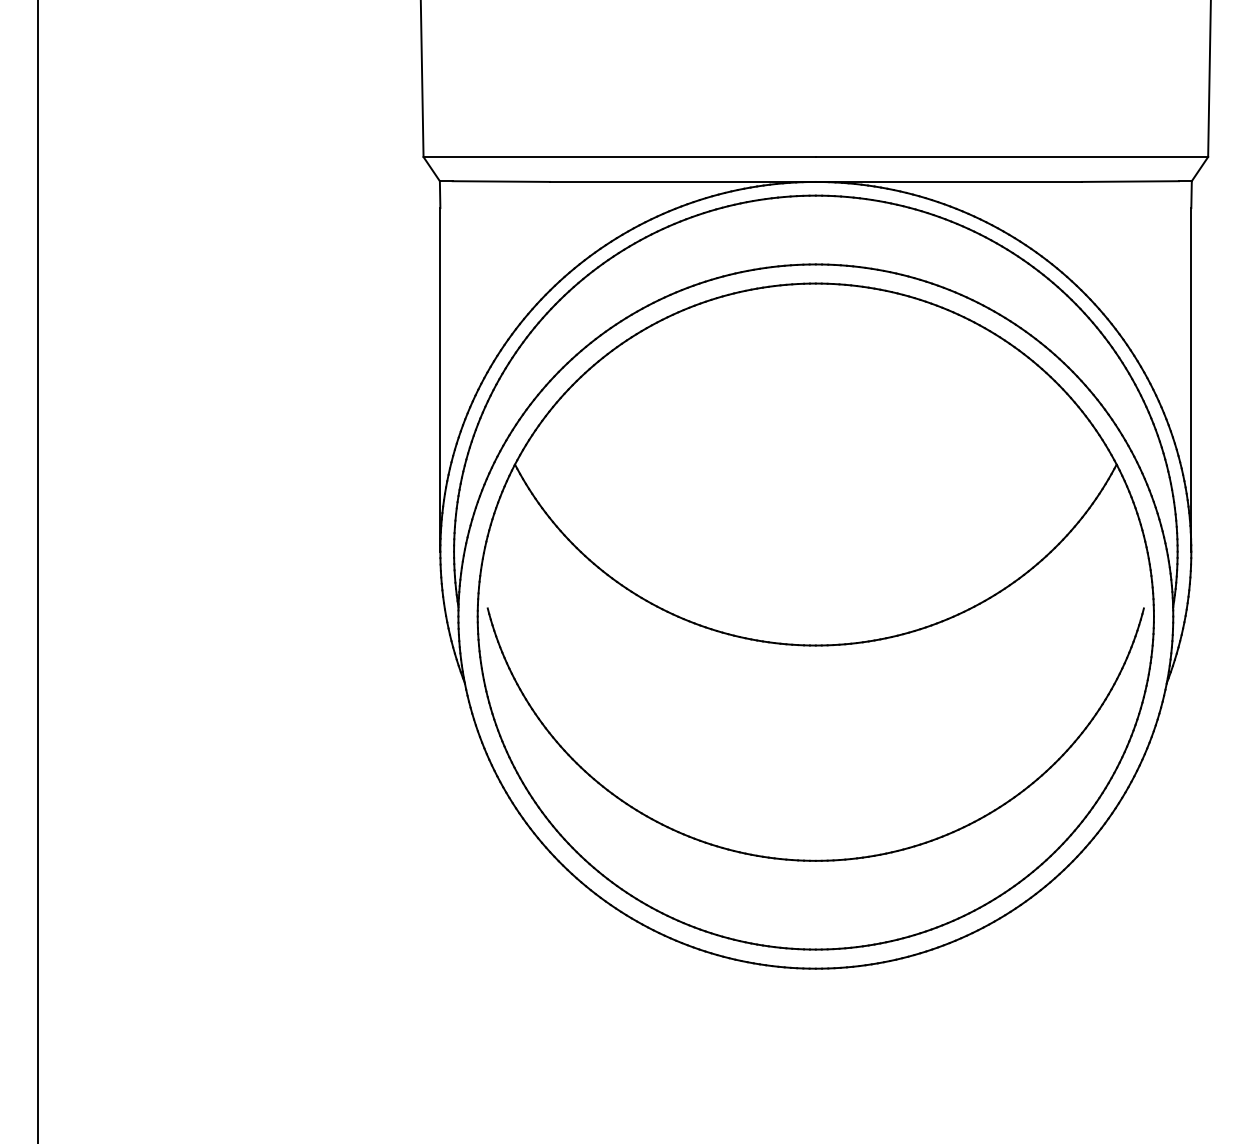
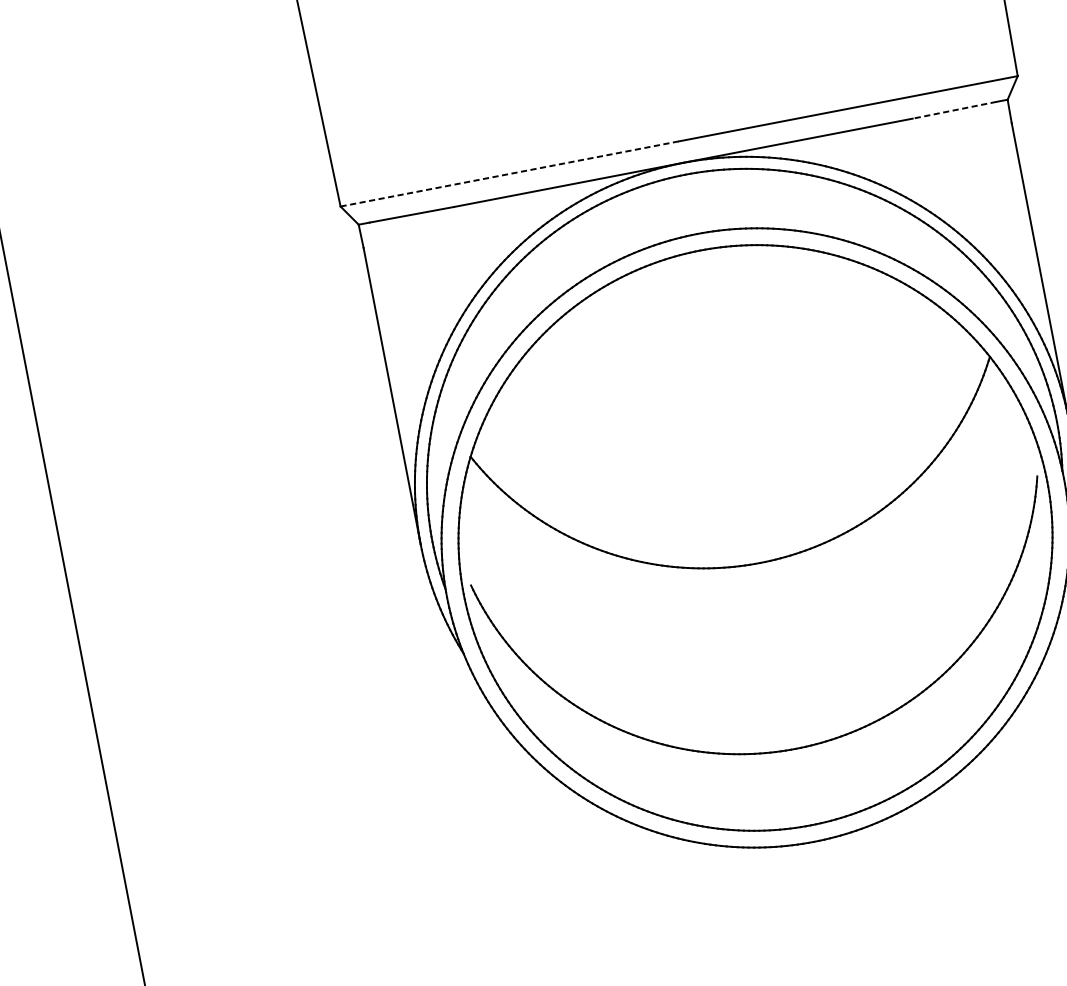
line: (620, 157) -> (510, 174), solid -> dashed
line: (1130, 181) -> (954, 110), solid -> dashed

